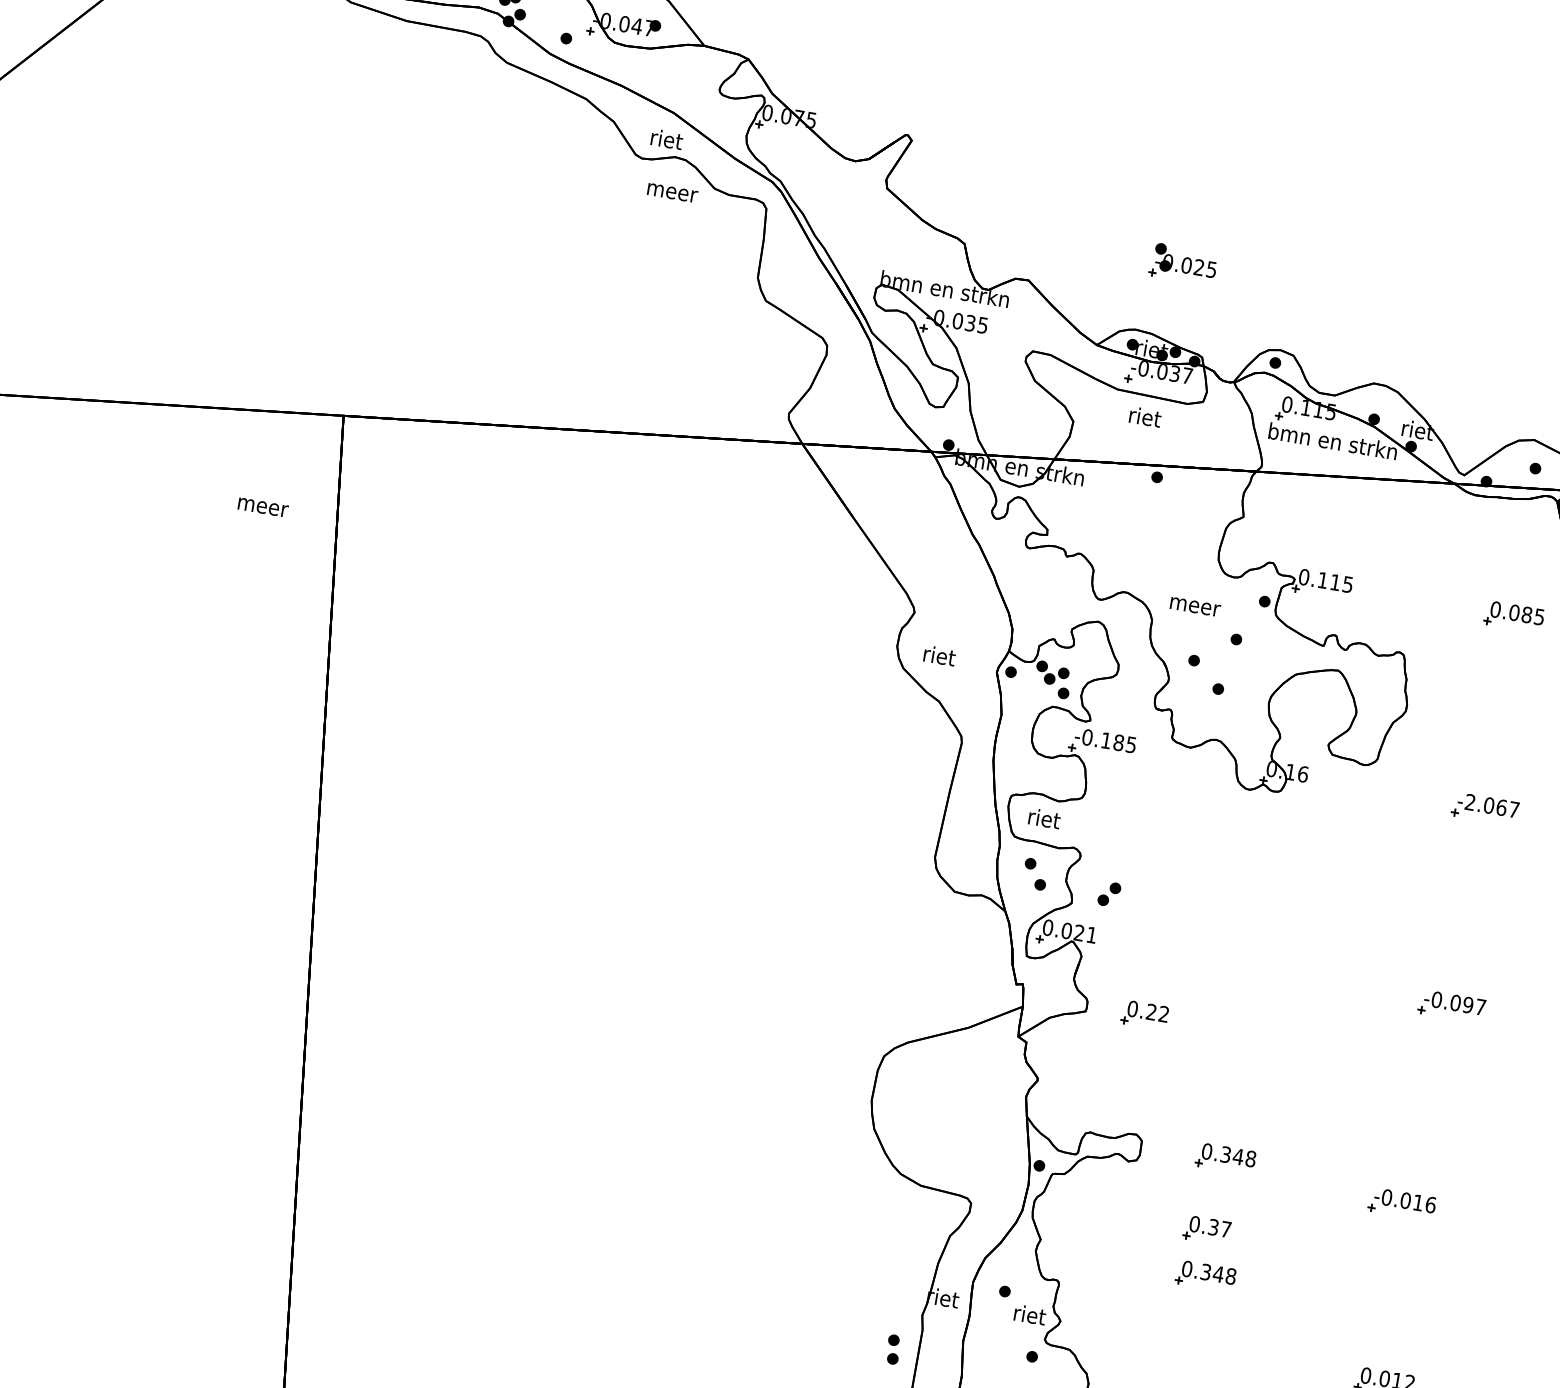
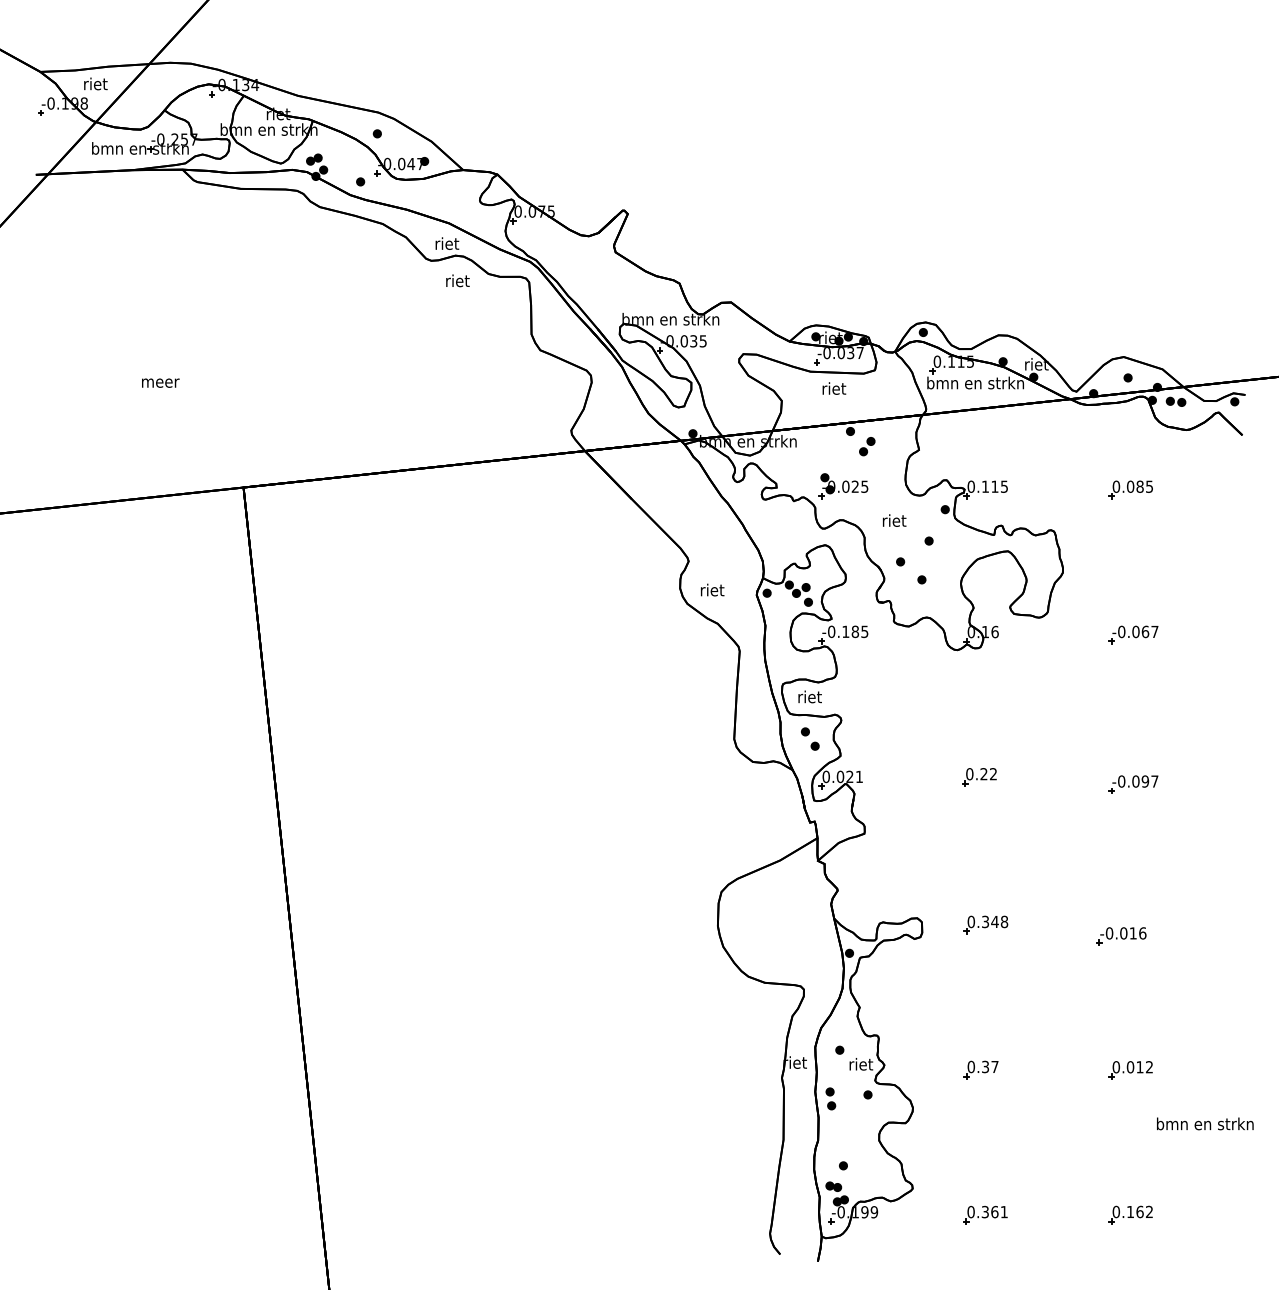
text: (672, 190) -> (457, 280), meer -> riet
part: (1183, 264) -> (843, 486), moved
text: (263, 506) -> (160, 382), moved
text: (1195, 604) -> (894, 520), meer -> riet
text: (1470, 801) -> (1121, 631), -2.067 -> -0.067
part: (1109, 894) -> (867, 446), moved
part: (1144, 1015) -> (979, 777), moved
part: (1206, 1229) -> (980, 1069), moved
part: (1205, 1275) -> (985, 1013), removed
part: (892, 1348) -> (830, 1098), moved

